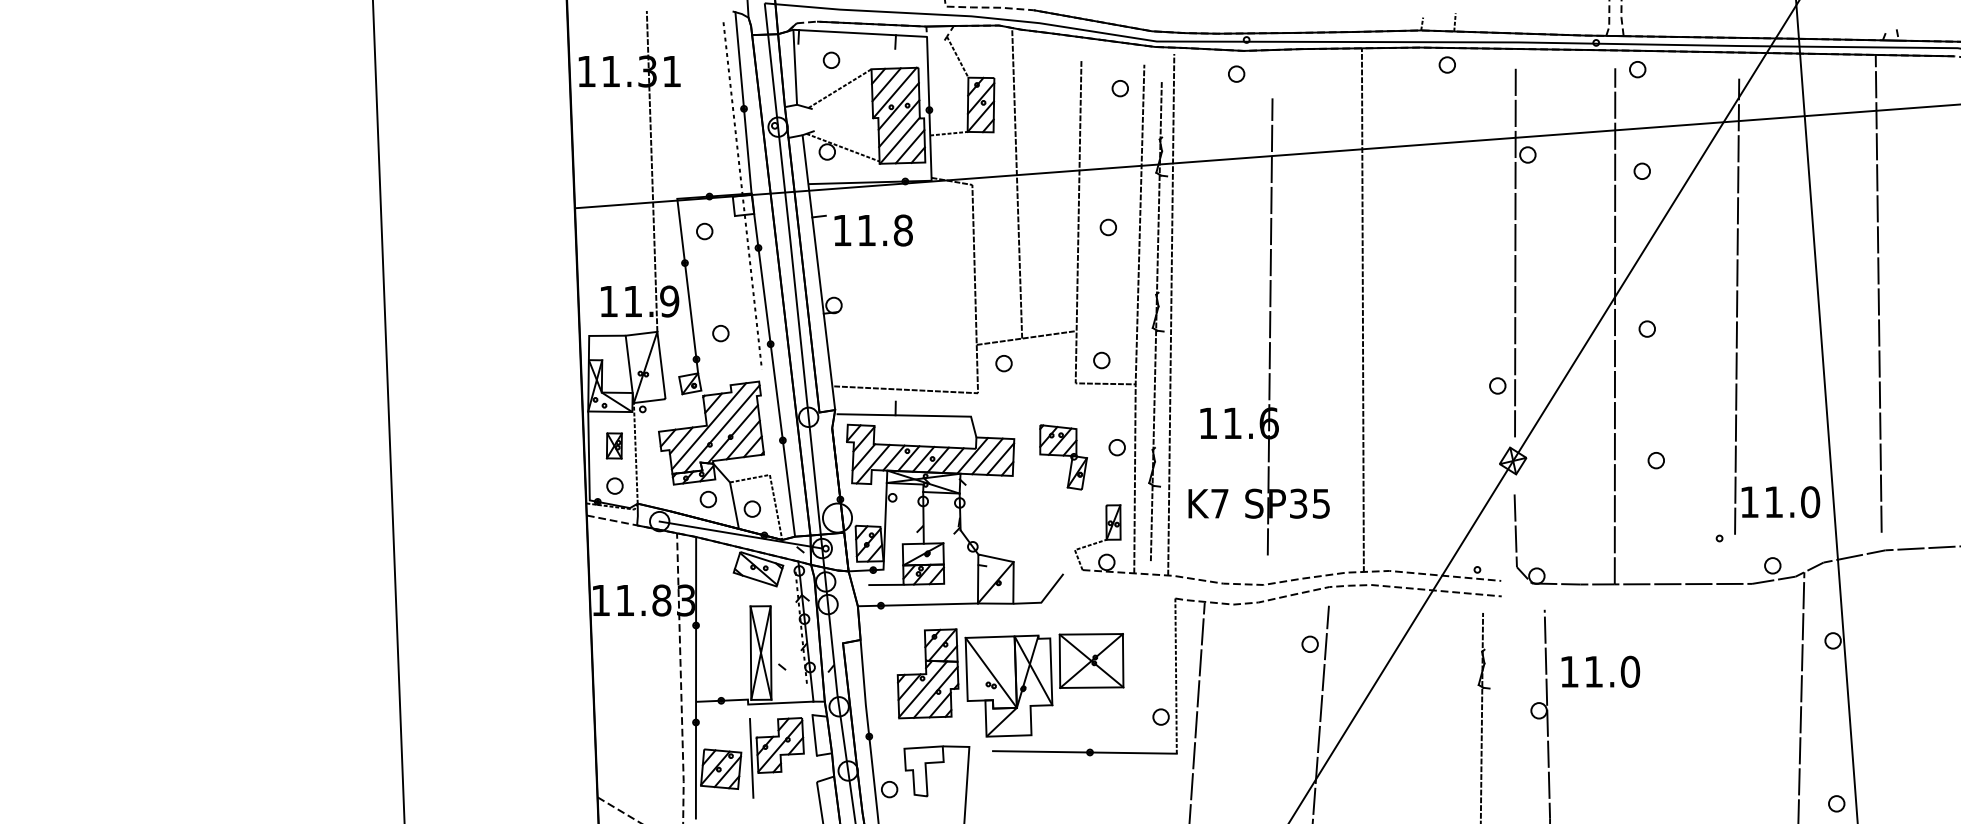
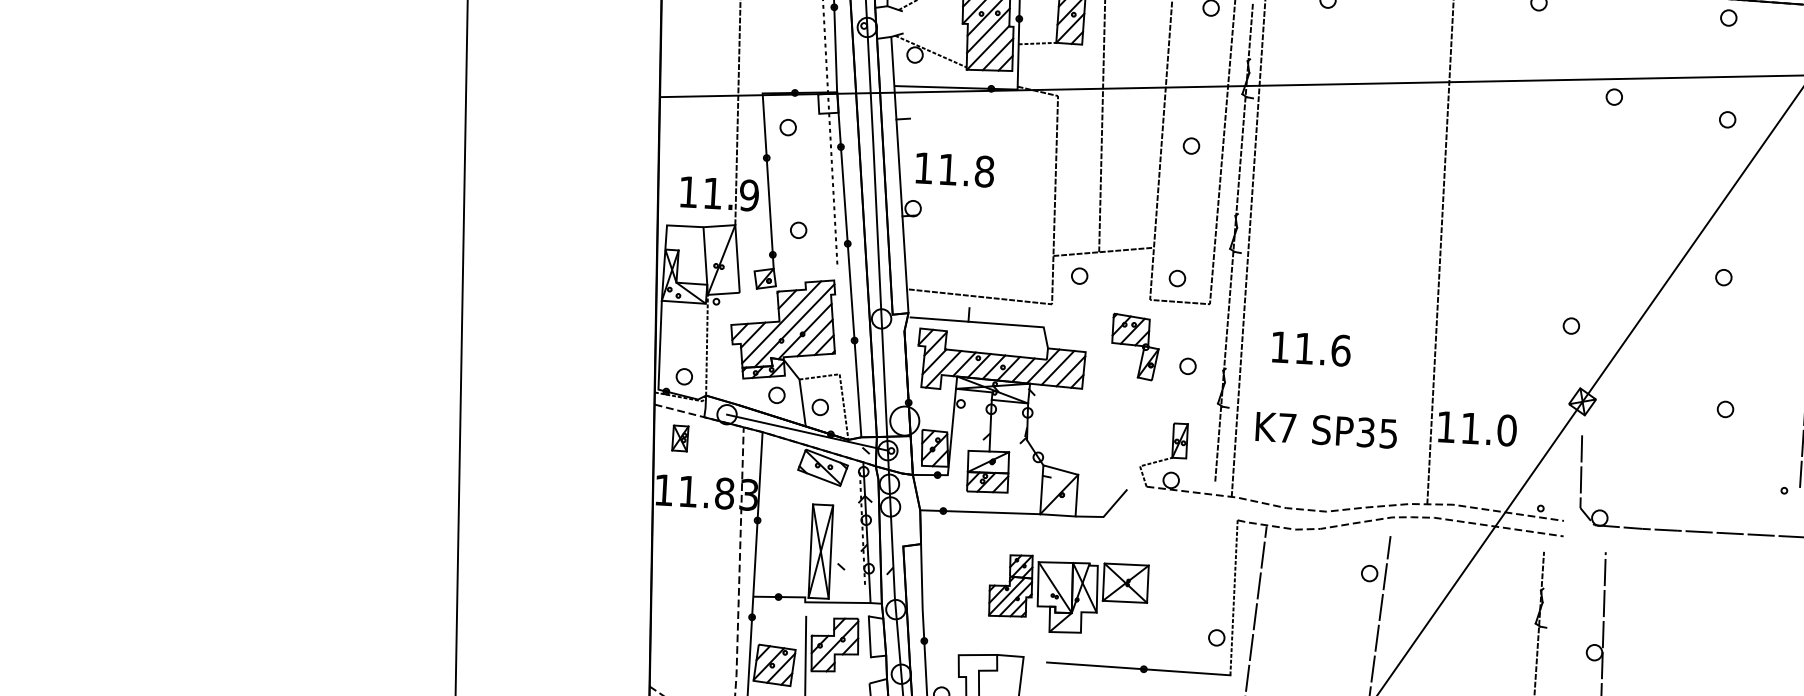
text: (873, 230) -> (954, 169), moved
line: (1515, 252) -> (1596, 193), removed
line: (1269, 326) -> (1346, 253), removed
line: (1614, 326) -> (1691, 273), removed
part: (613, 445) -> (679, 437), moved
part: (1063, 457) -> (1135, 347), moved
line: (1134, 478) -> (1203, 398), removed
line: (886, 584) -> (949, 490), removed
text: (1600, 671) -> (1477, 428), moved
part: (1010, 682) -> (1068, 594), size x0.7

